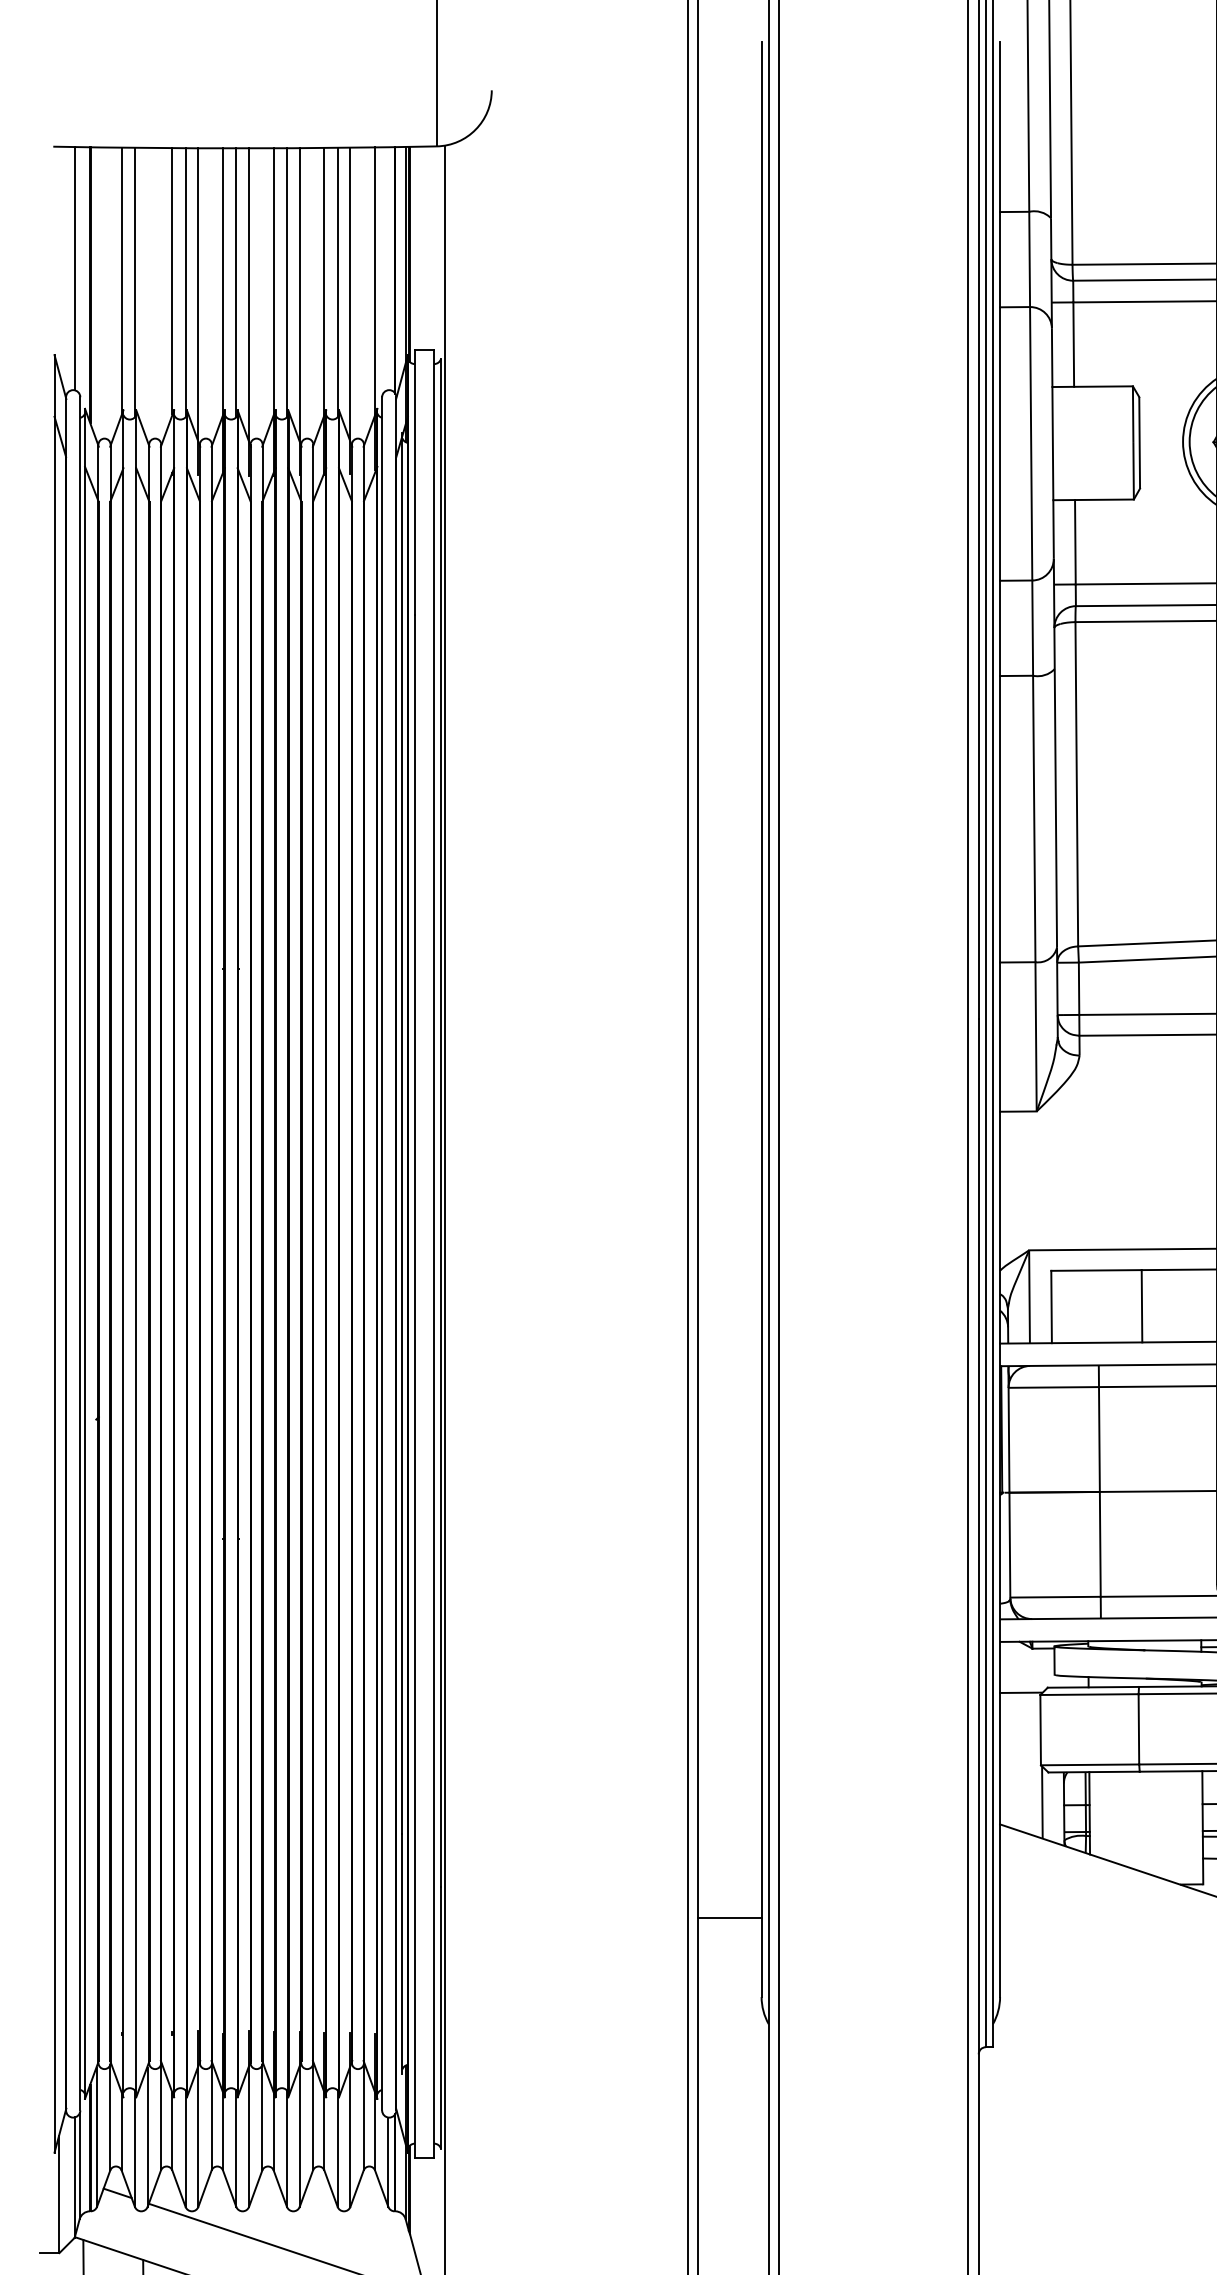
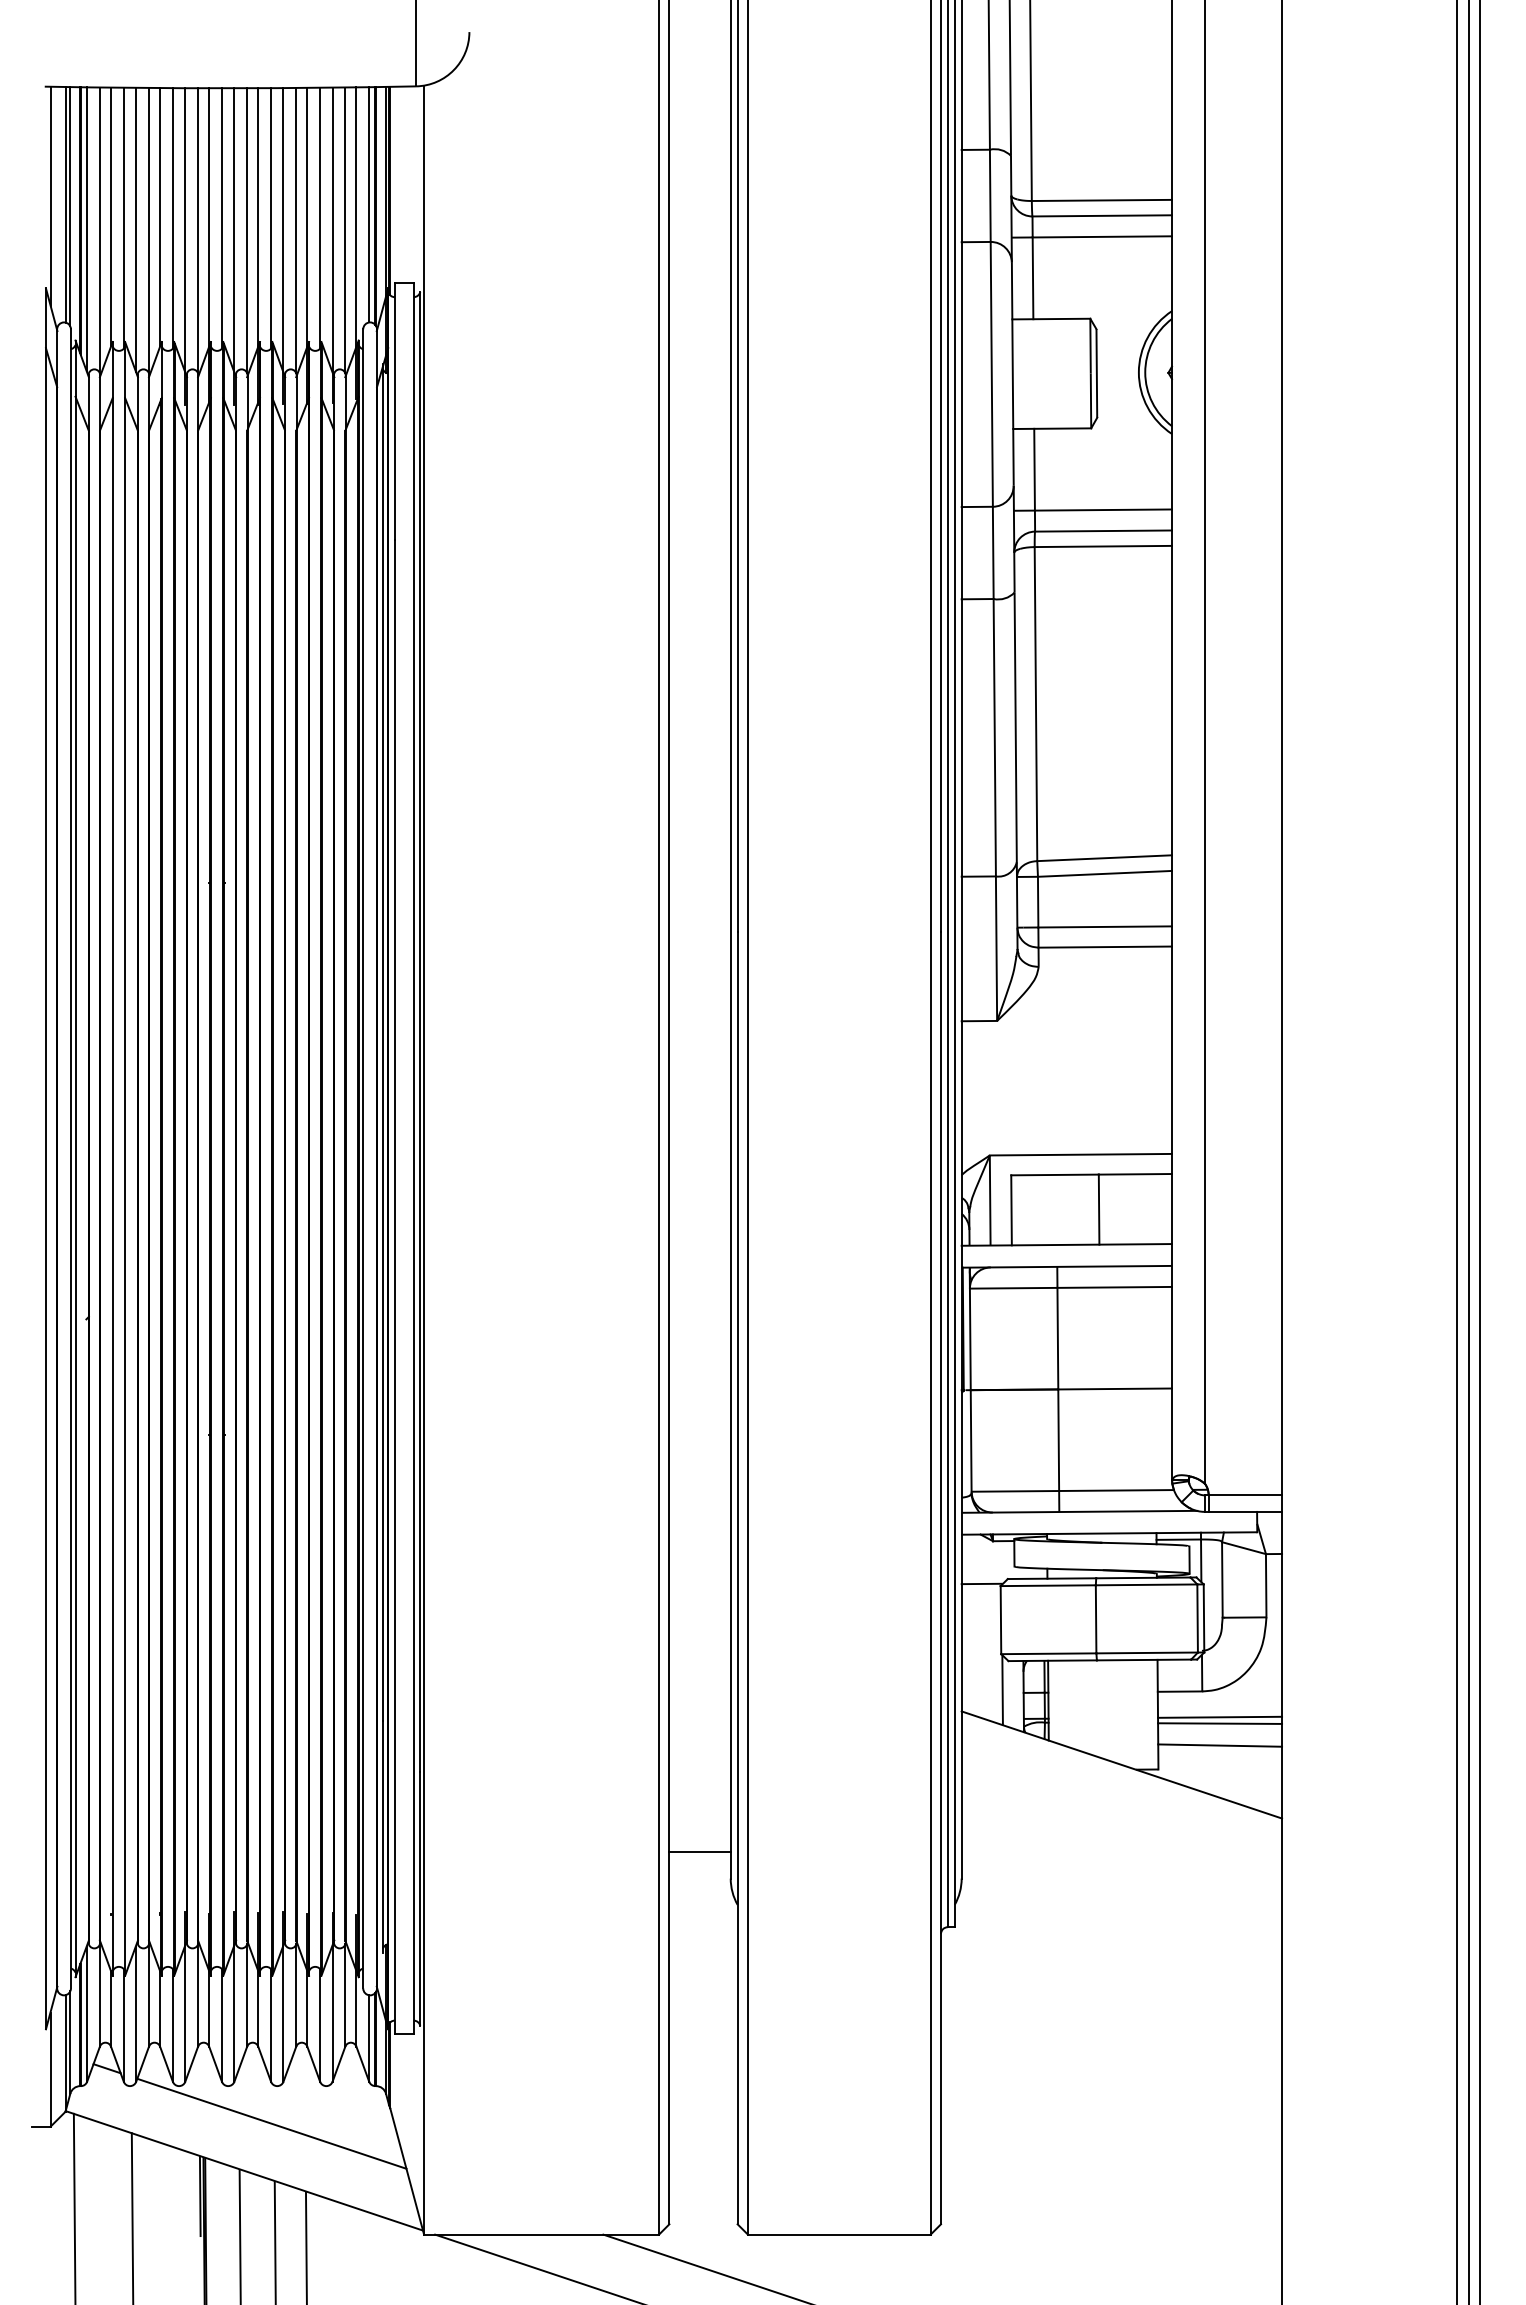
line: (59, 260) -> (50, 196), added
line: (388, 268) -> (369, 204), added
line: (79, 270) -> (70, 206), added
line: (97, 294) -> (87, 229), added
line: (148, 294) -> (136, 229), added
line: (109, 295) -> (99, 230), added
line: (161, 295) -> (149, 230), added
line: (212, 295) -> (198, 230), added
line: (262, 295) -> (247, 230), added
line: (313, 295) -> (296, 230), added
line: (363, 295) -> (345, 230), added
line: (729, 1918) -> (699, 1852), moved

